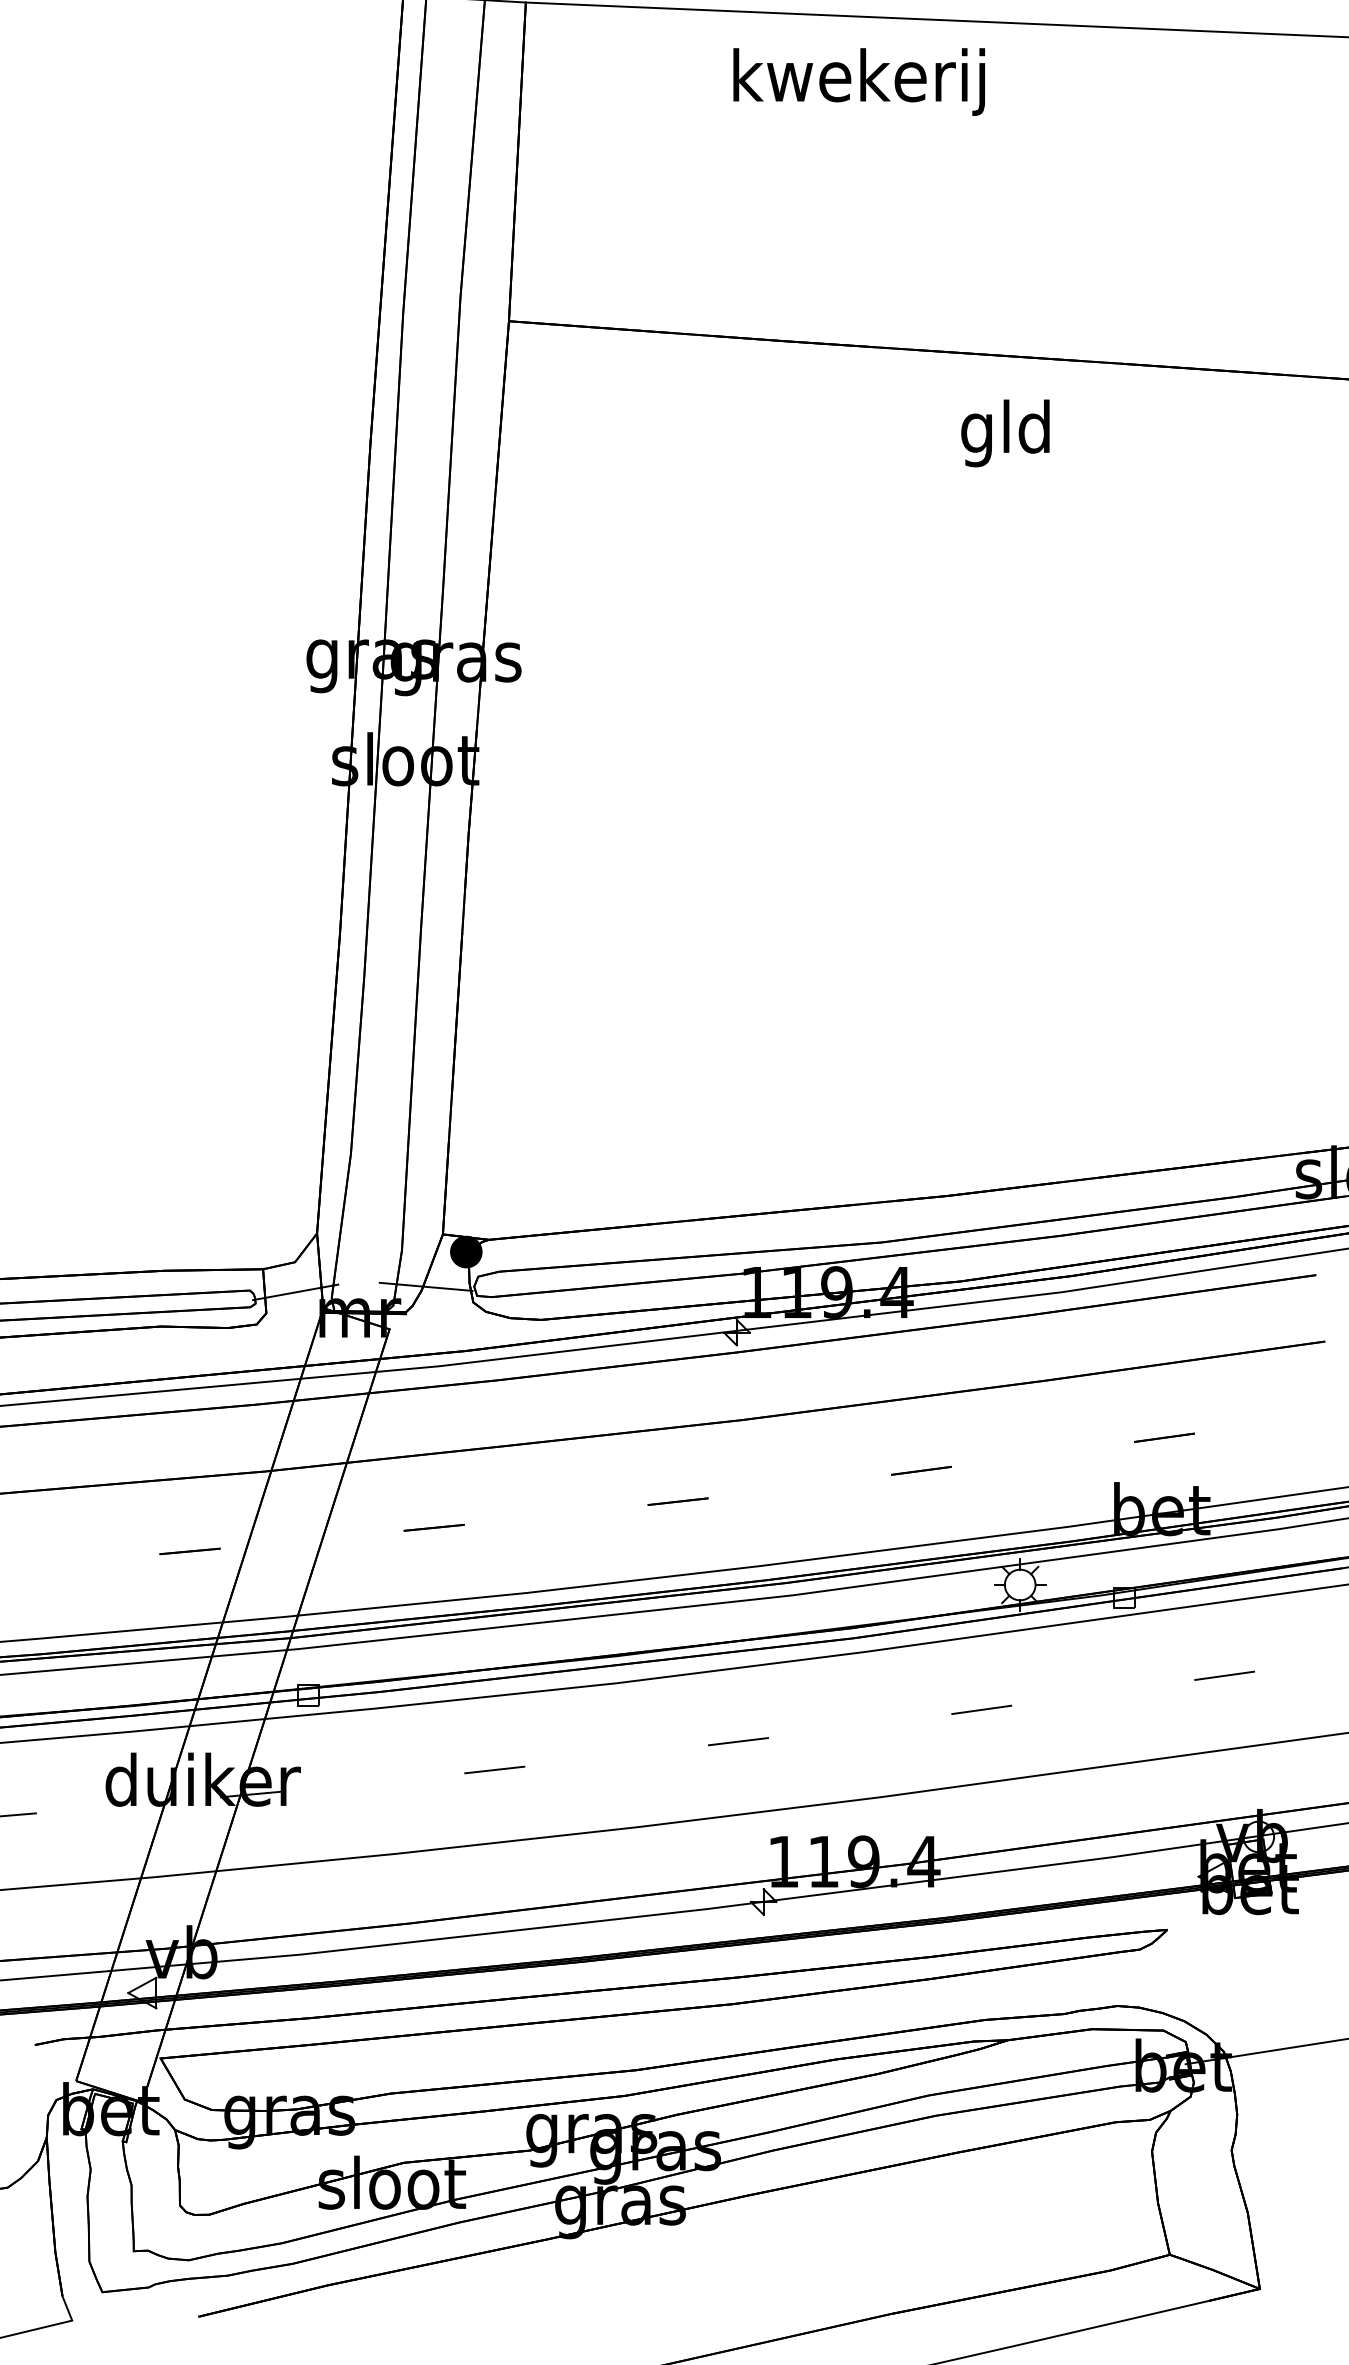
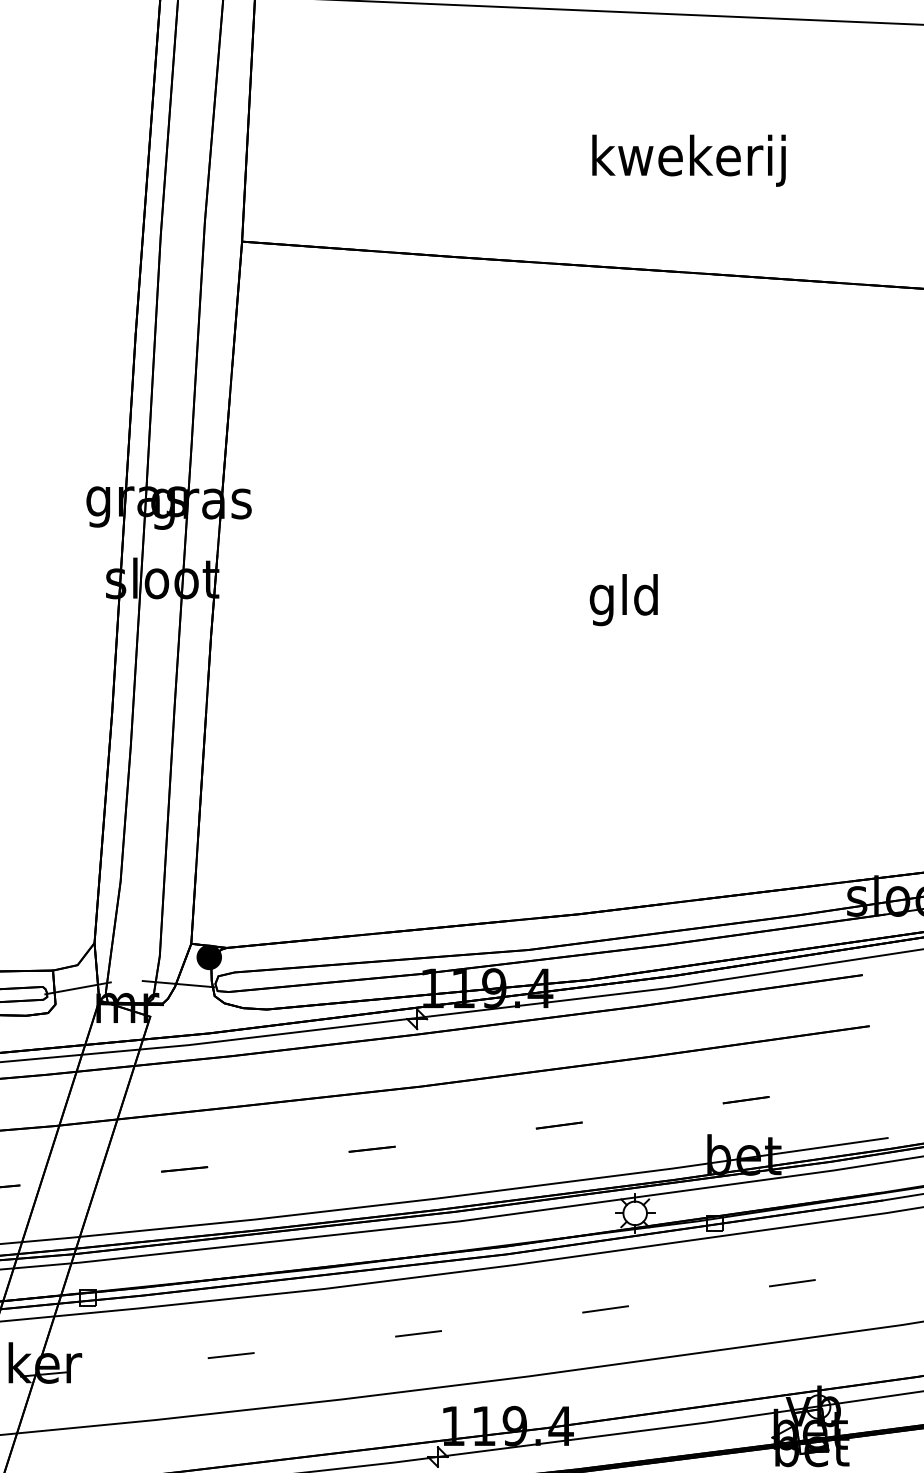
text: (858, 81) -> (688, 160), moved
text: (1005, 433) -> (623, 600), moved

